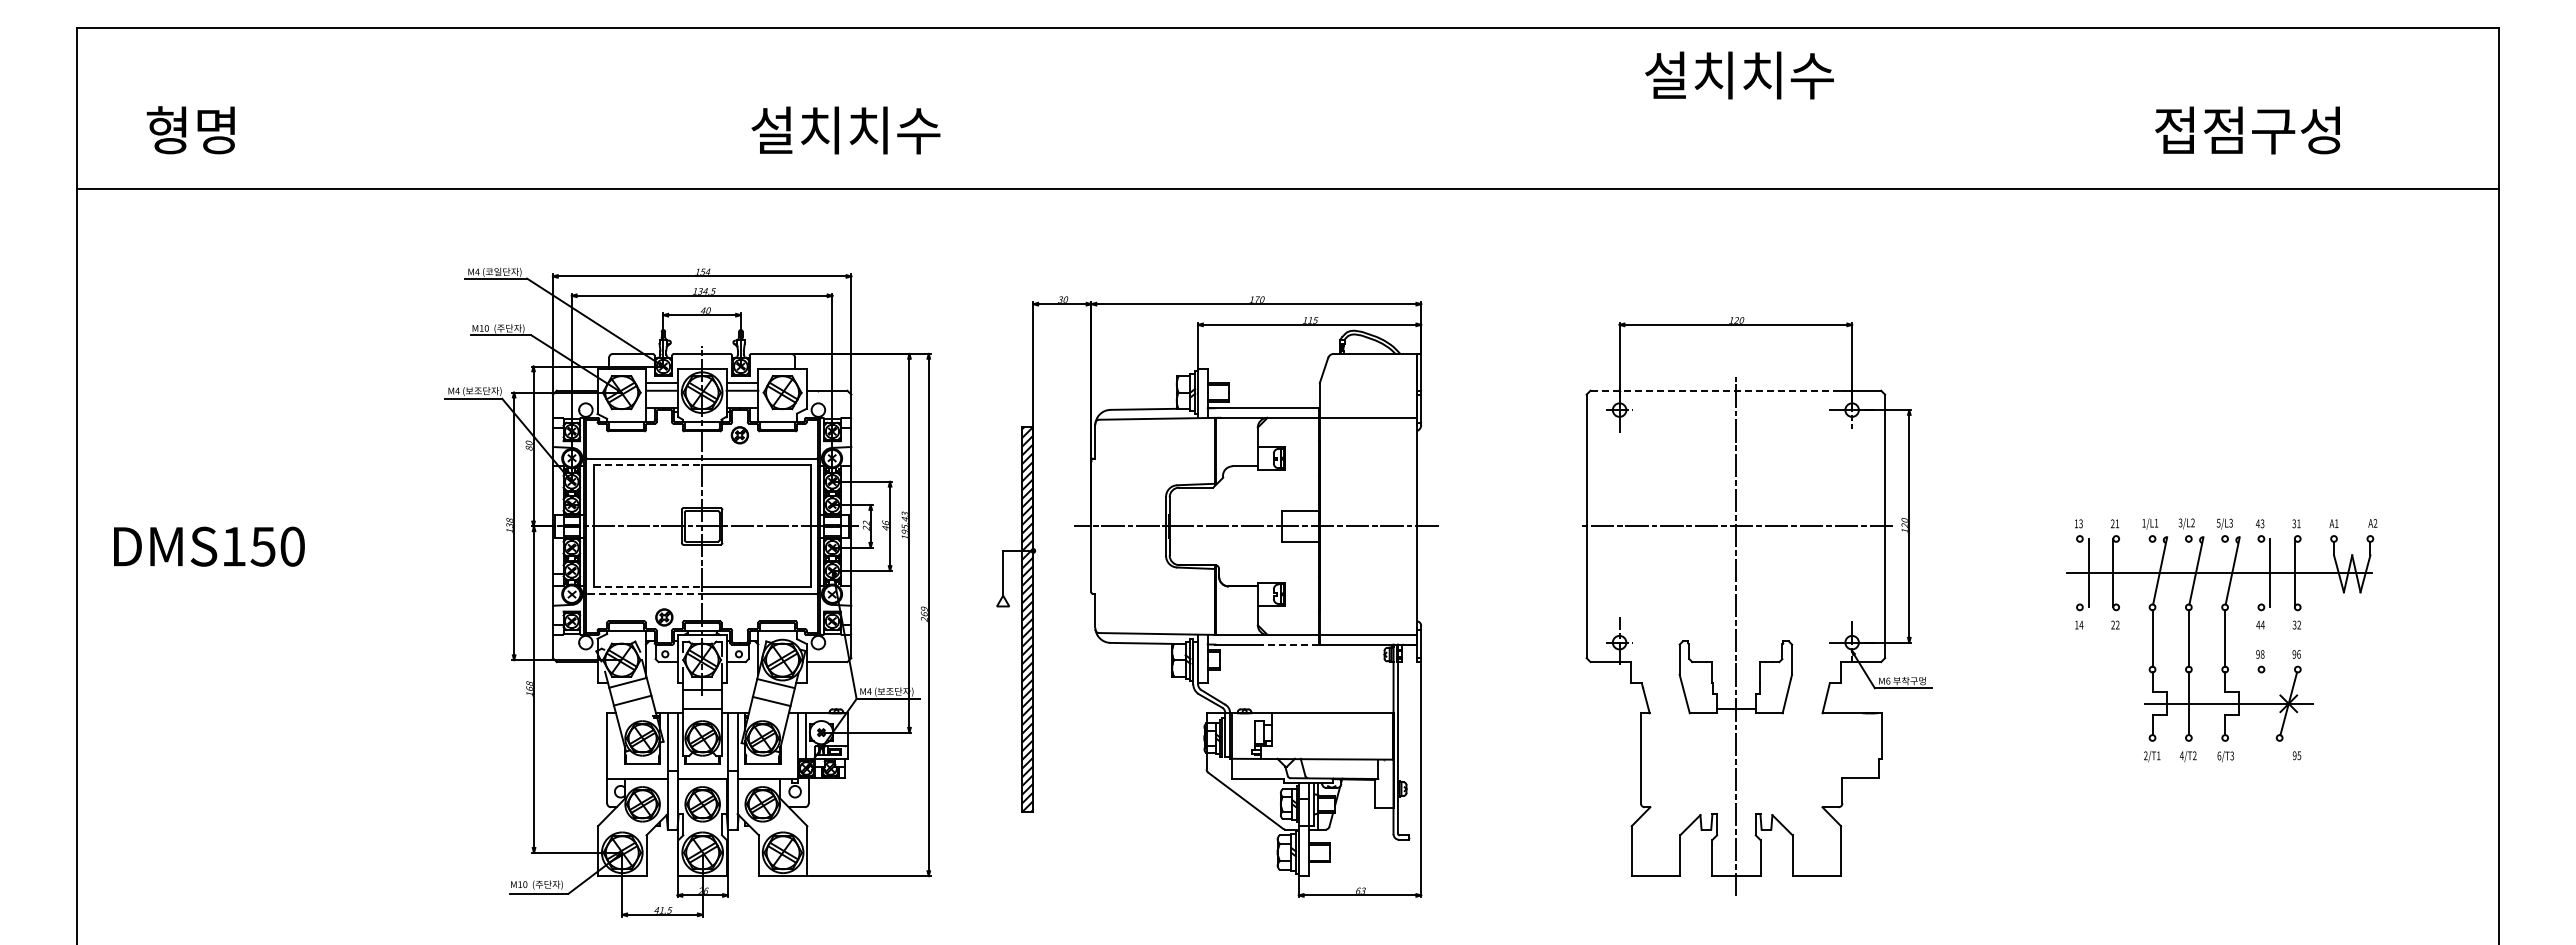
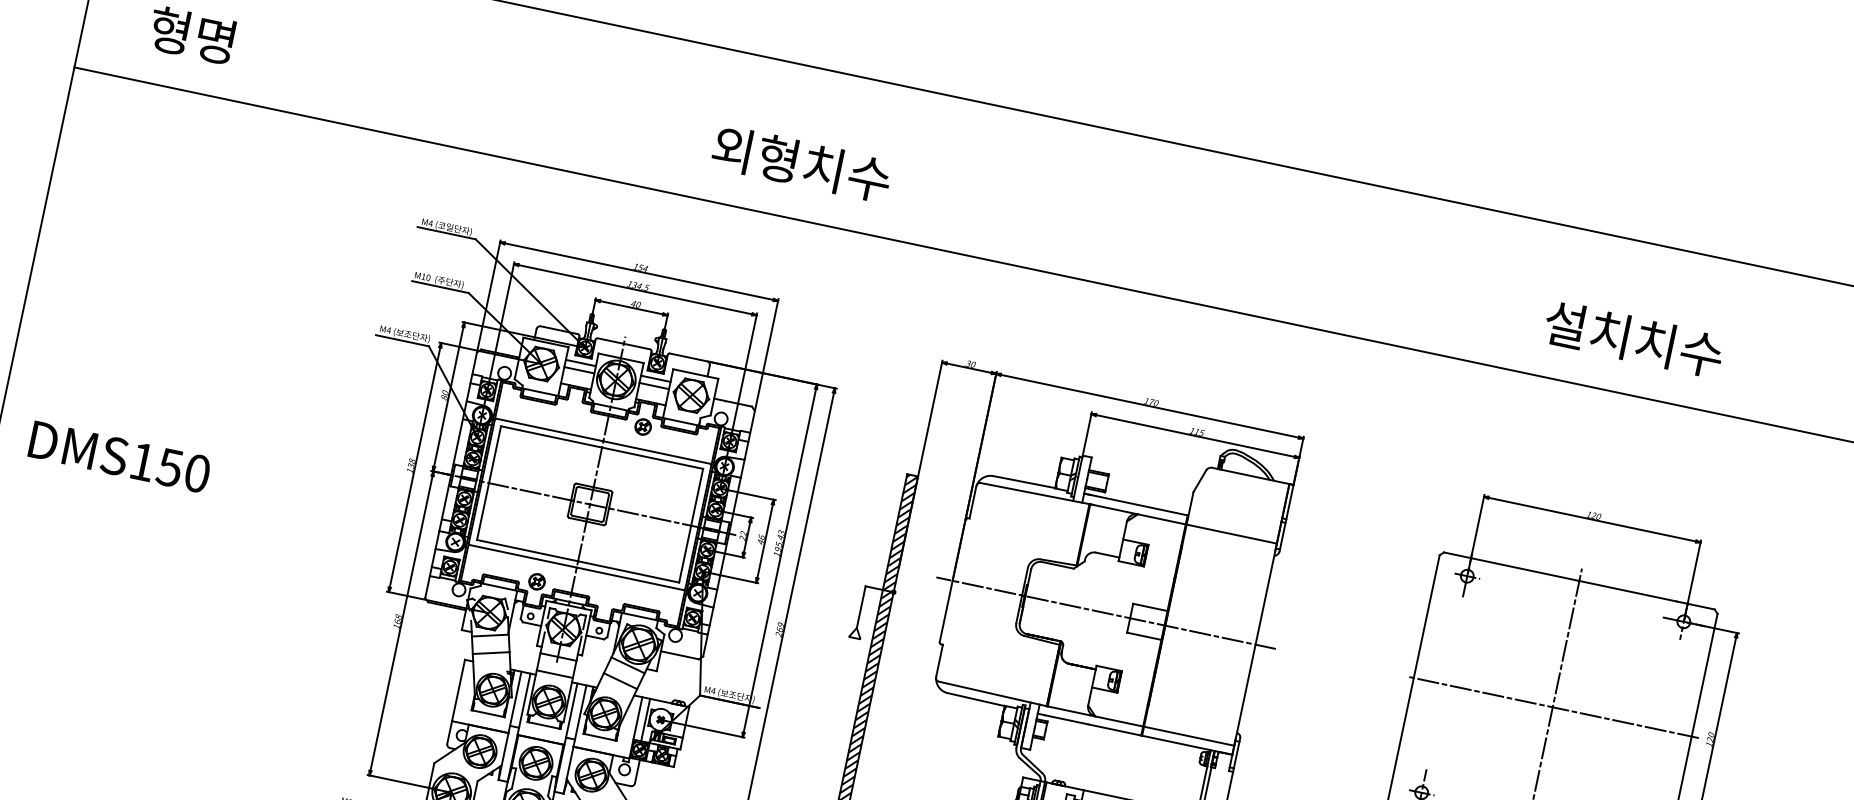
text: (1739, 75) -> (1633, 339), moved
text: (795, 130) -> (754, 154), 설치치수 -> 외형치수
line: (1715, 390) -> (1560, 576), dashed -> solid
line: (648, 465) -> (552, 437), dashed -> solid
text: (209, 546) -> (119, 457), moved
line: (648, 587) -> (528, 550), dashed -> solid
line: (645, 594) -> (523, 556), dashed -> solid
line: (1290, 644) -> (1114, 729), dashed -> solid

